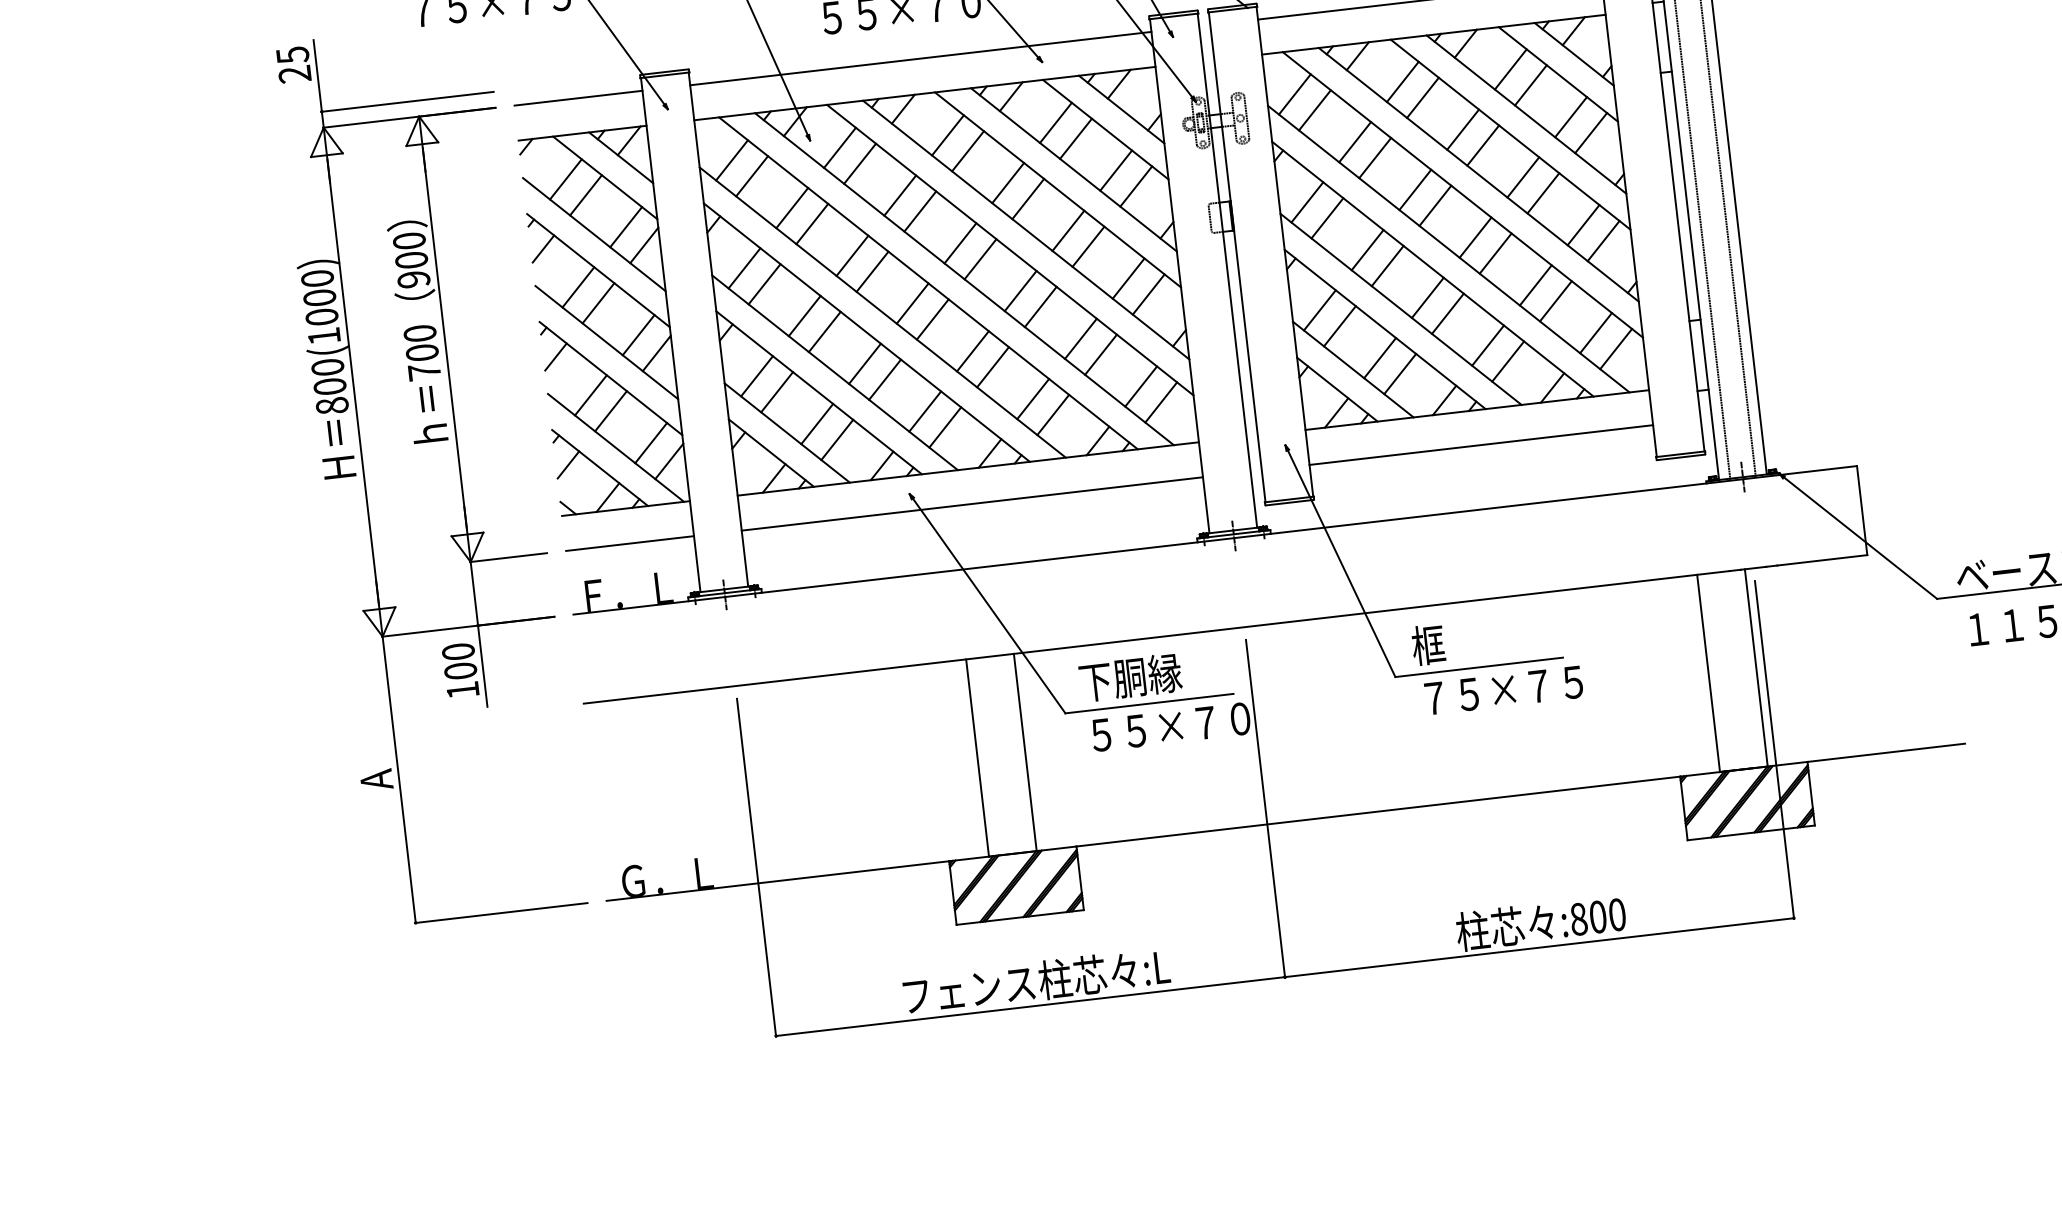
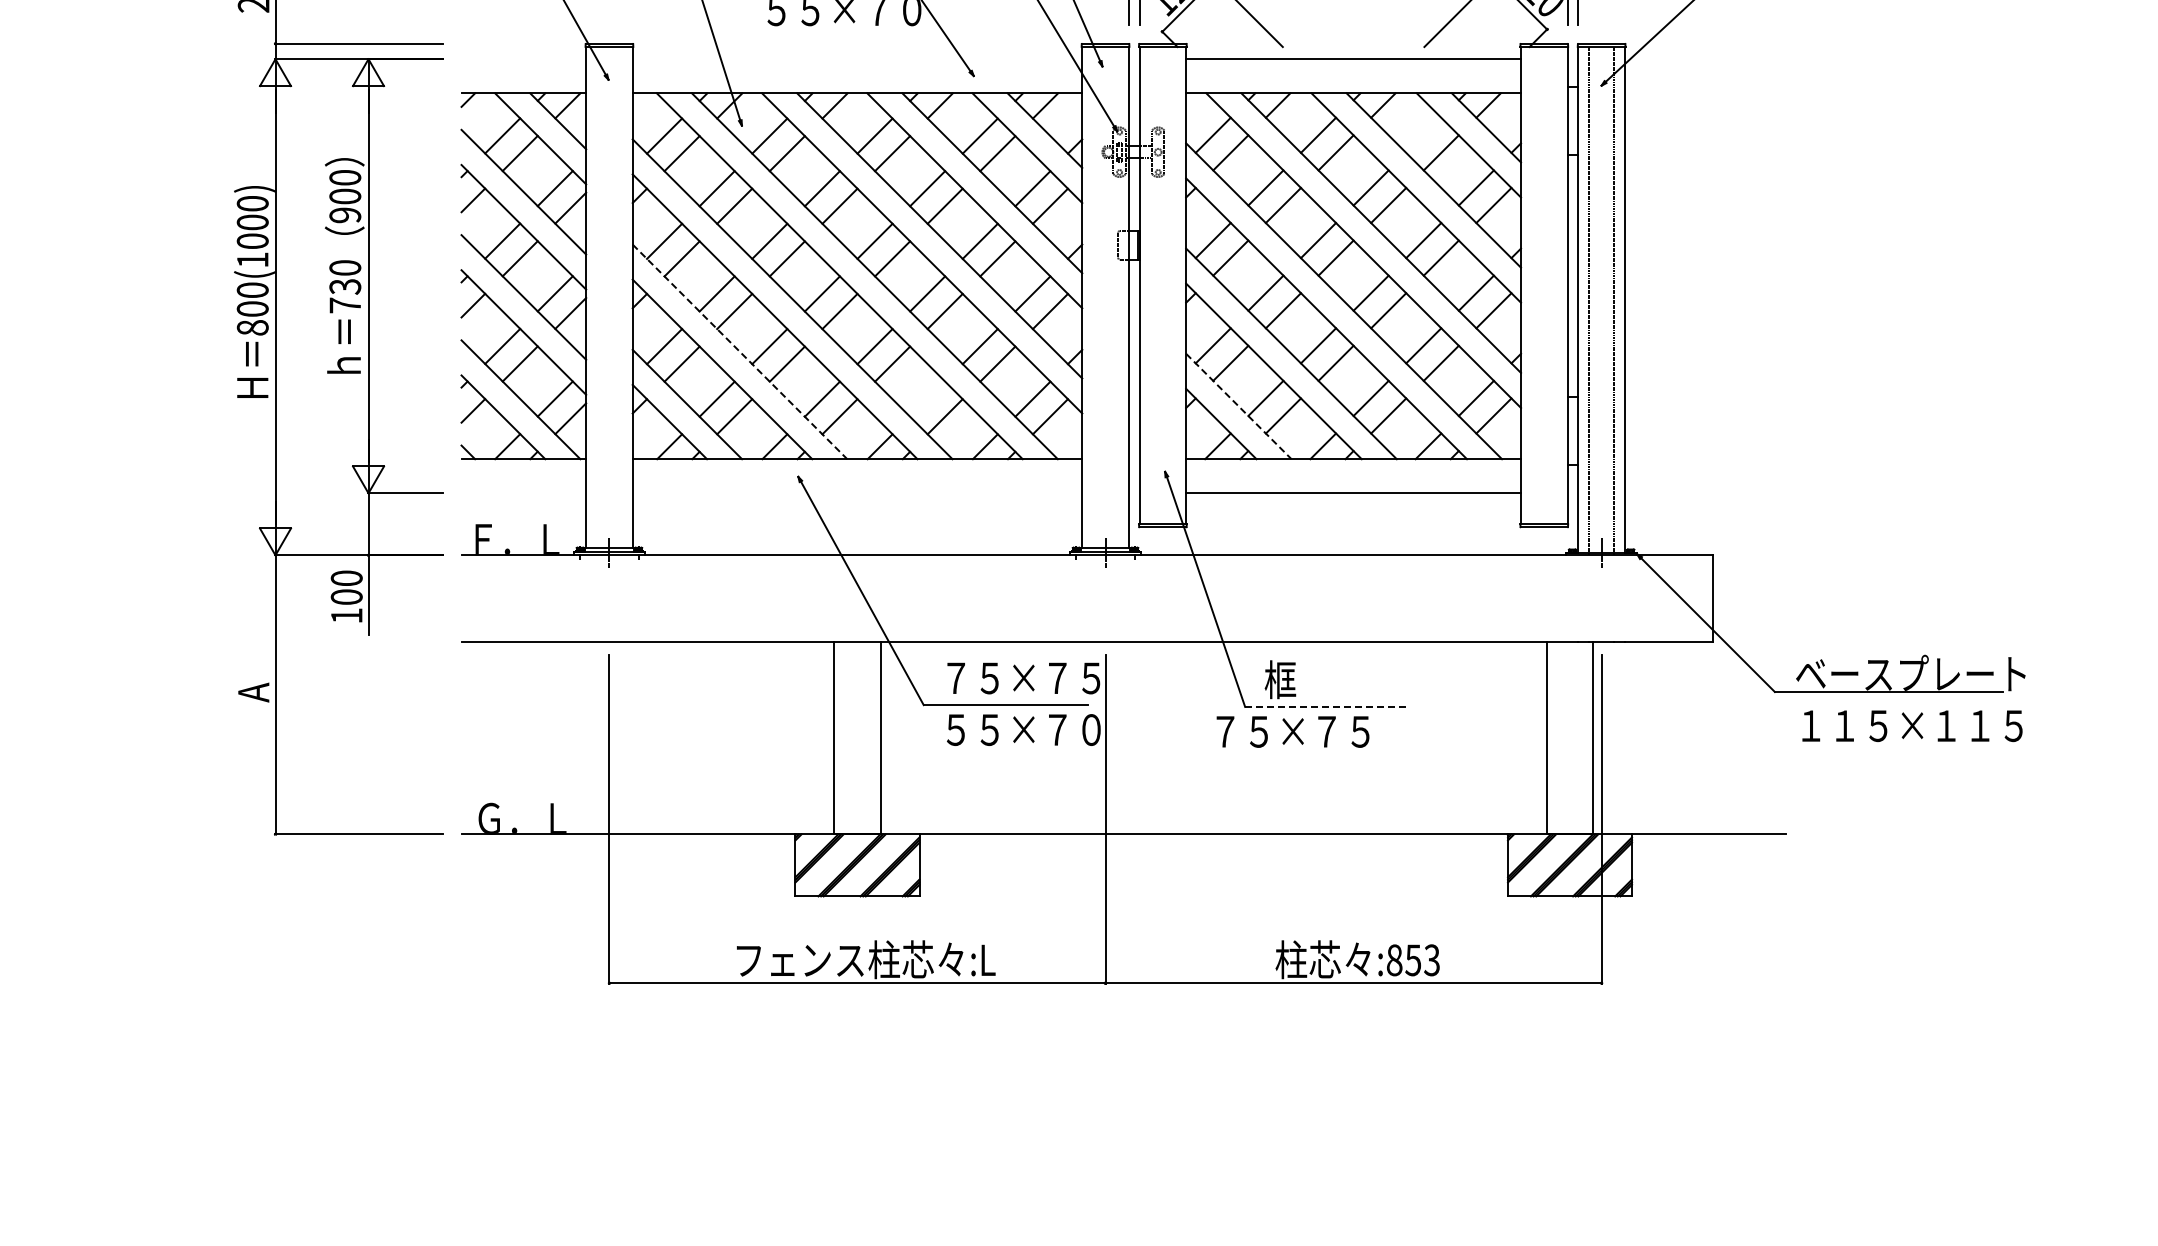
line: (920, 58) -> (857, 59), removed
line: (1510, 68) -> (1423, 134), removed
line: (578, 98) -> (523, 59), removed
text: (422, 352) -> (345, 286), 700 -> 730
line: (1352, 369) -> (1238, 406), solid -> dashed
line: (835, 372) -> (740, 351), solid -> dashed
line: (1032, 398) -> (927, 398), removed
line: (972, 504) -> (857, 493), removed
line: (629, 543) -> (523, 493), removed
line: (1478, 666) -> (1326, 706), solid -> dashed
text: (1161, 673) -> (1020, 677), 下胴縁 -> ７５×７５
text: (1503, 690) -> (1292, 731), moved
text: (1607, 916) -> (1422, 960), :800 -> :853

